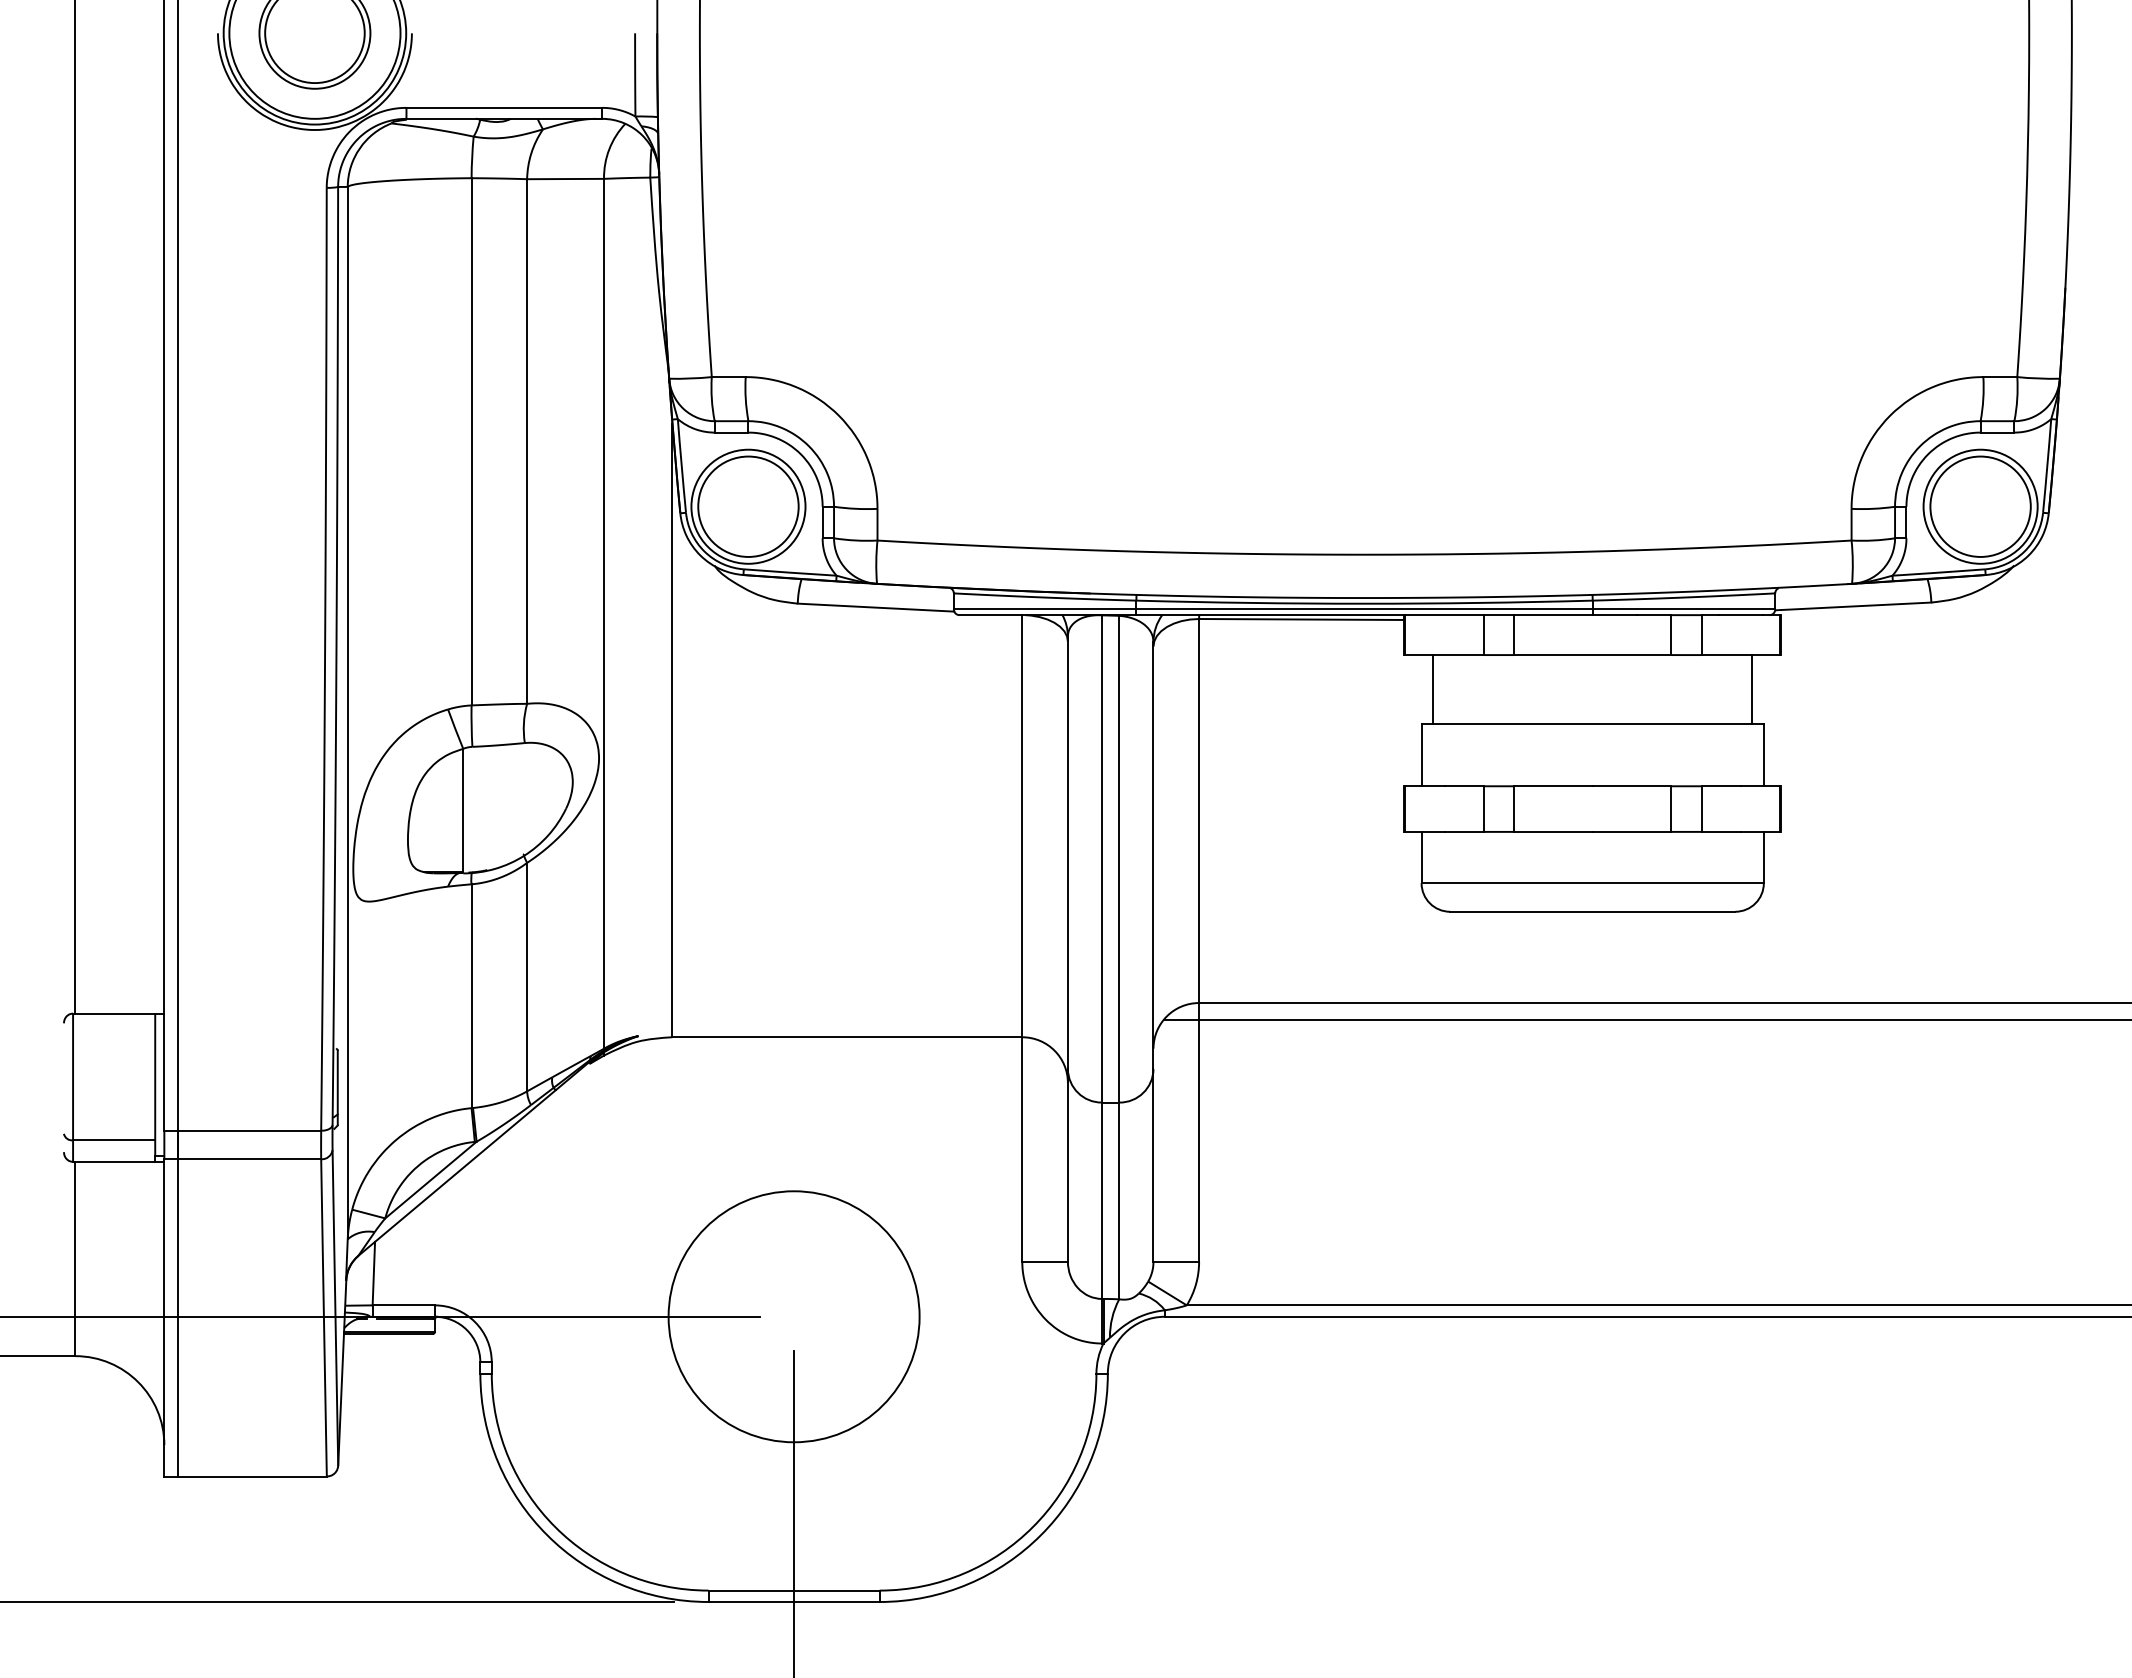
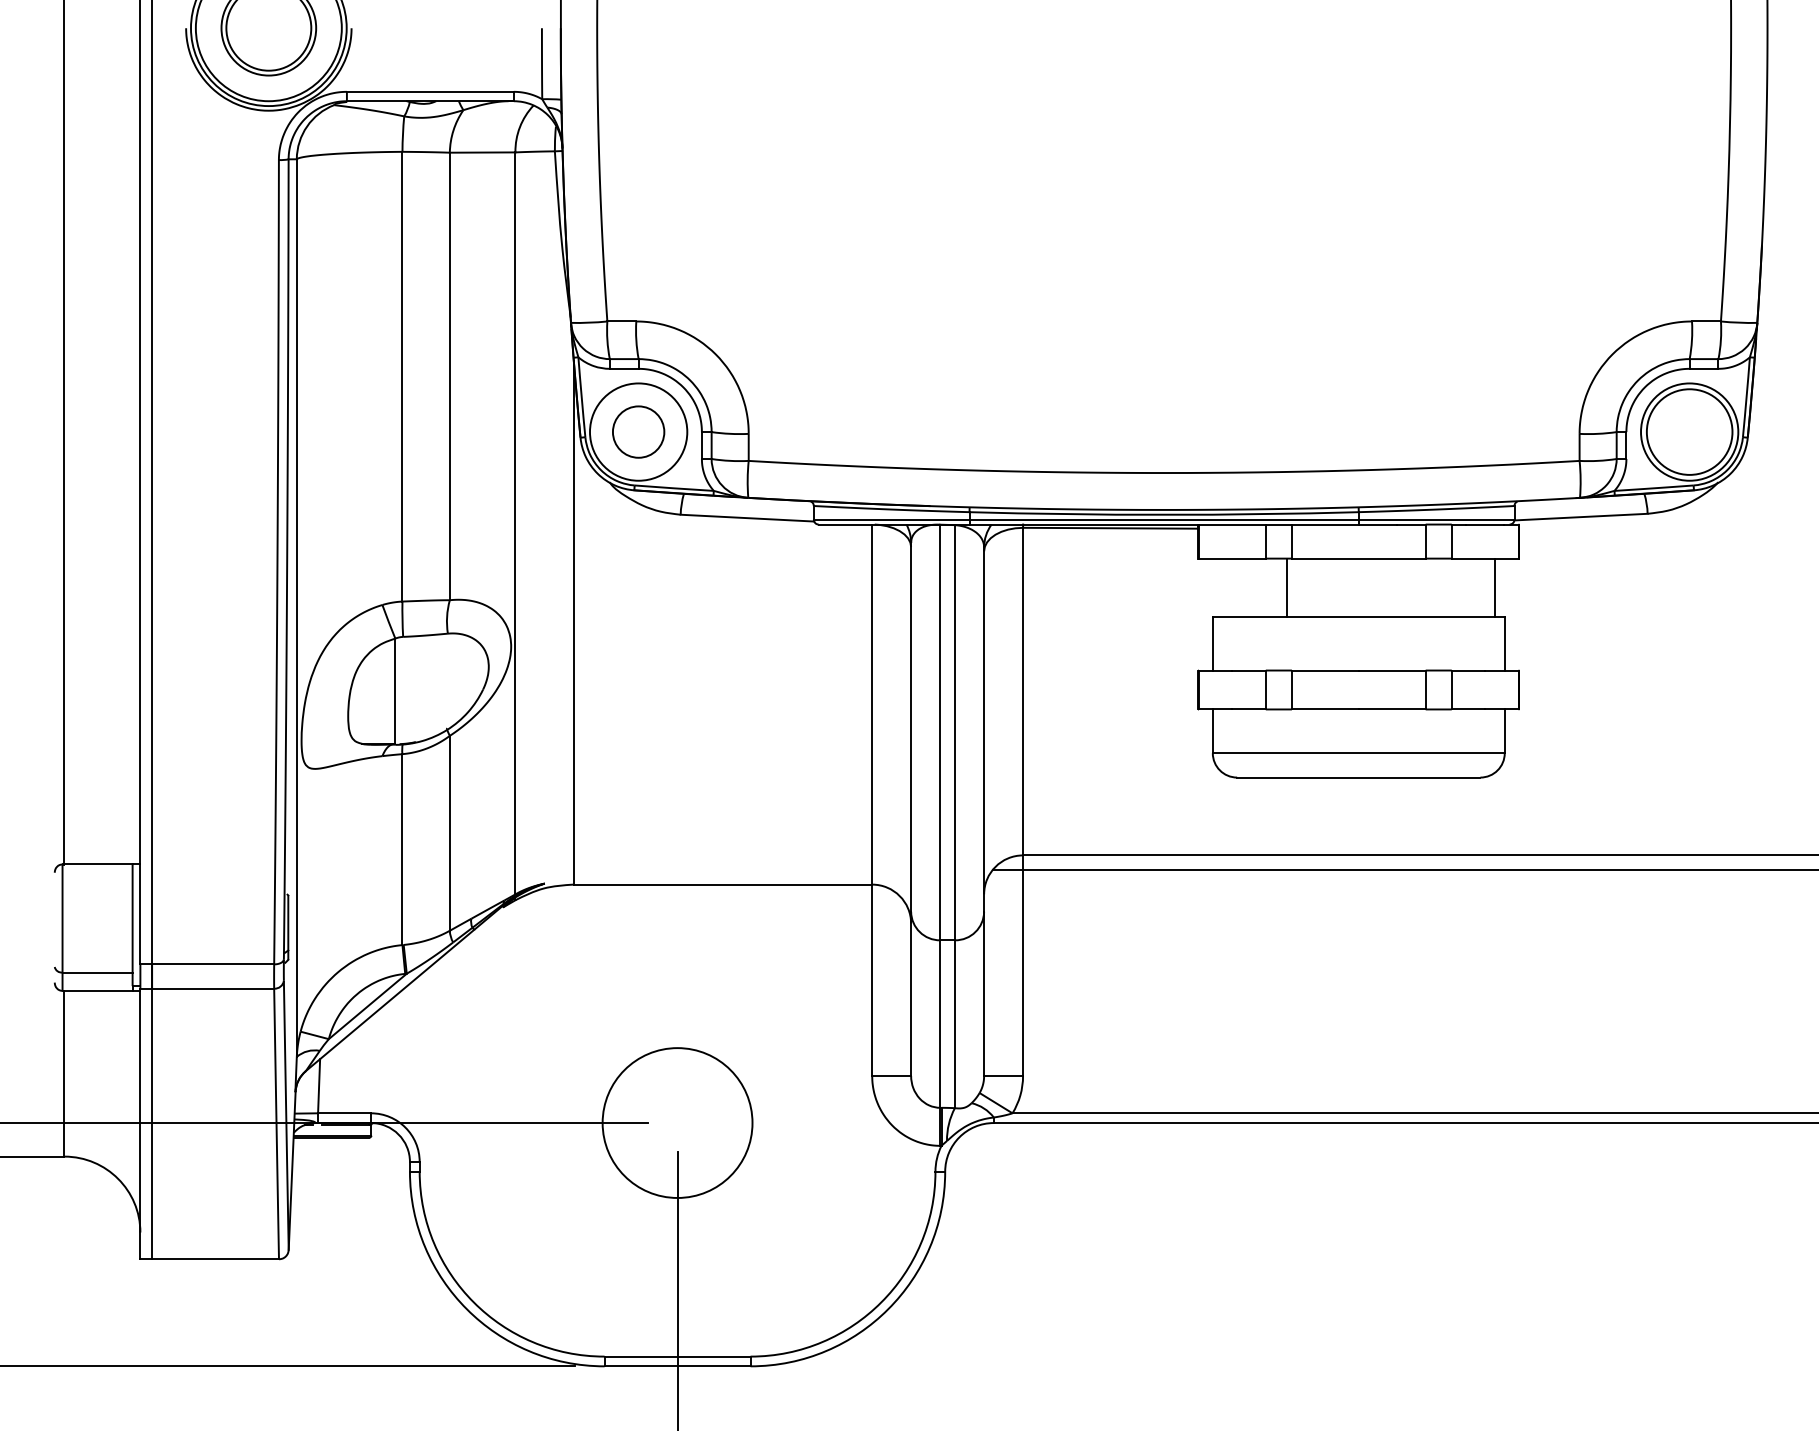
circle: (748, 506) -> (638, 431), size x0.6
line: (1432, 689) -> (1286, 587), moved
circle: (793, 1316) -> (677, 1122), size x0.7

